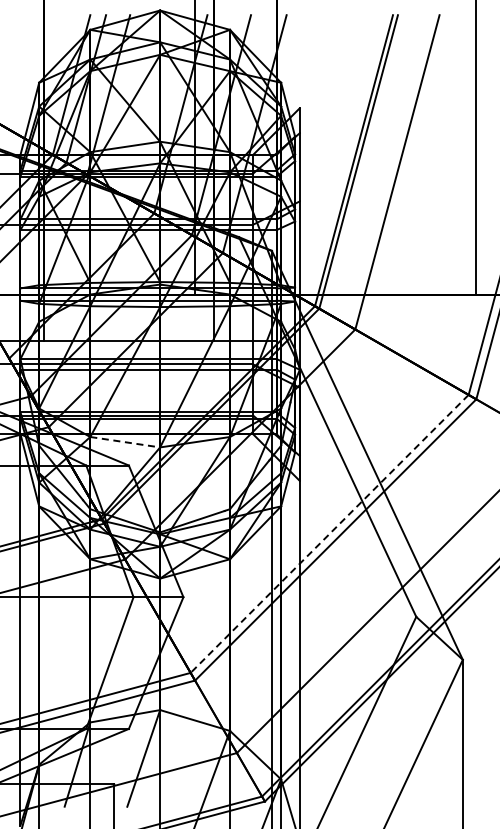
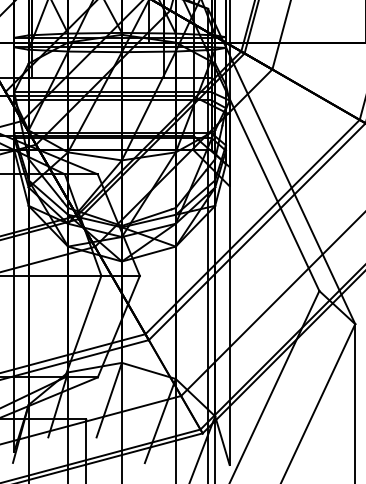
line: (125, 442) -> (95, 156), dashed -> solid
line: (329, 533) -> (252, 226), dashed -> solid

